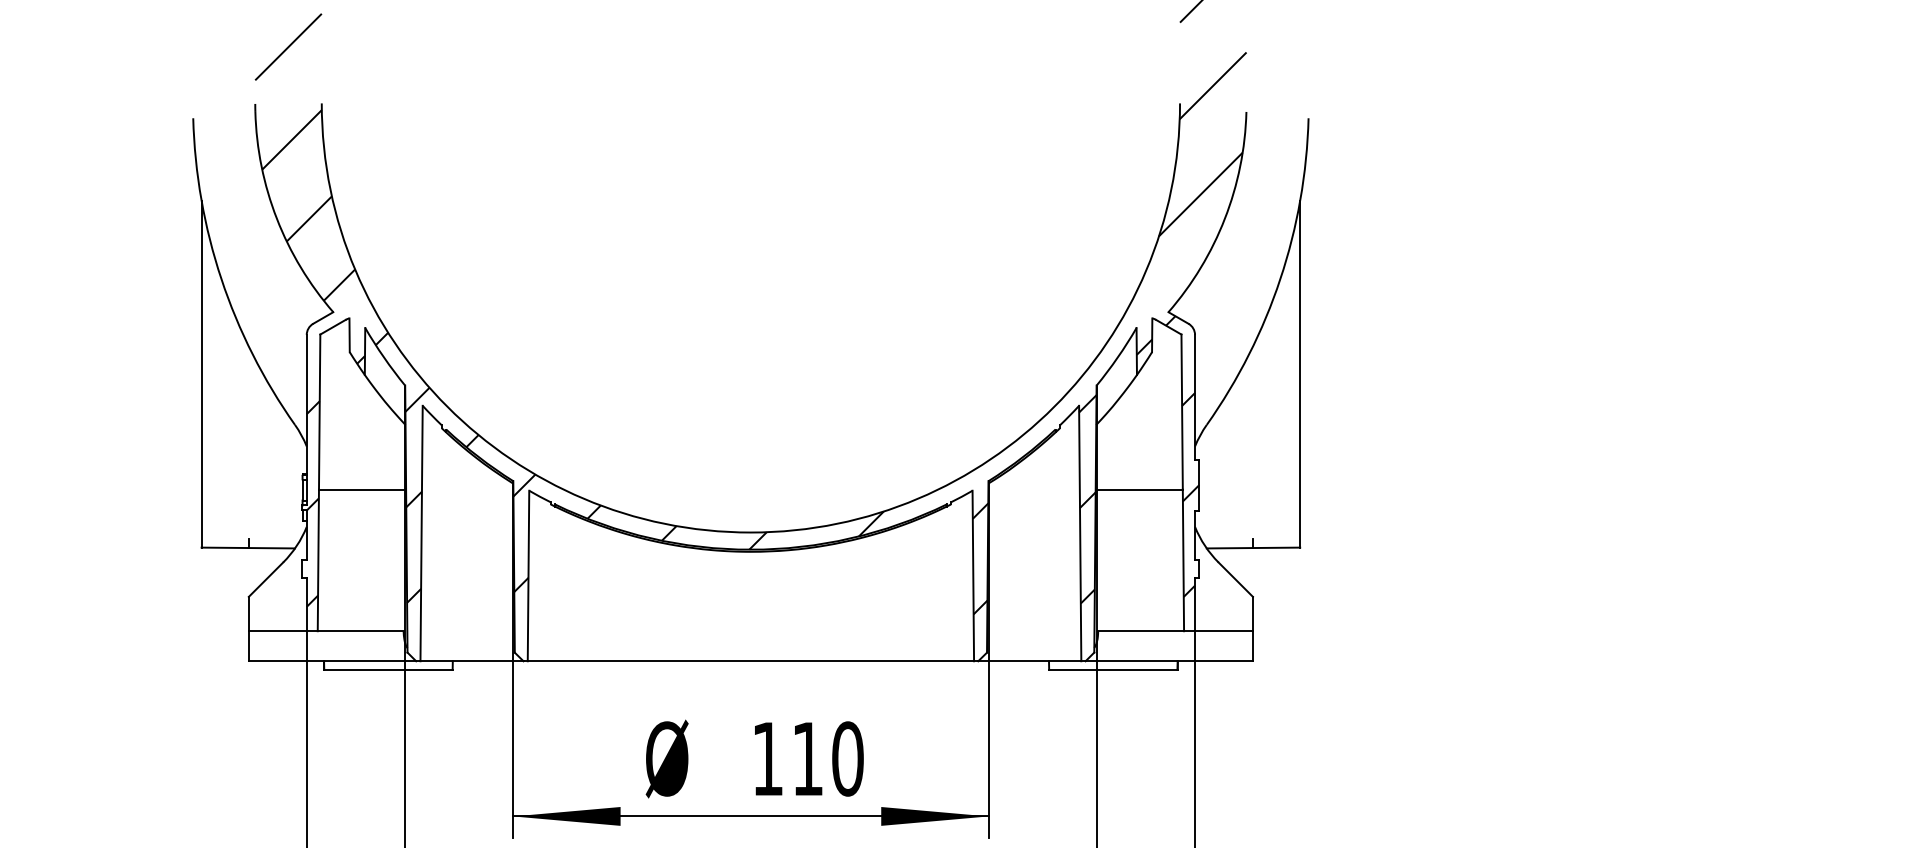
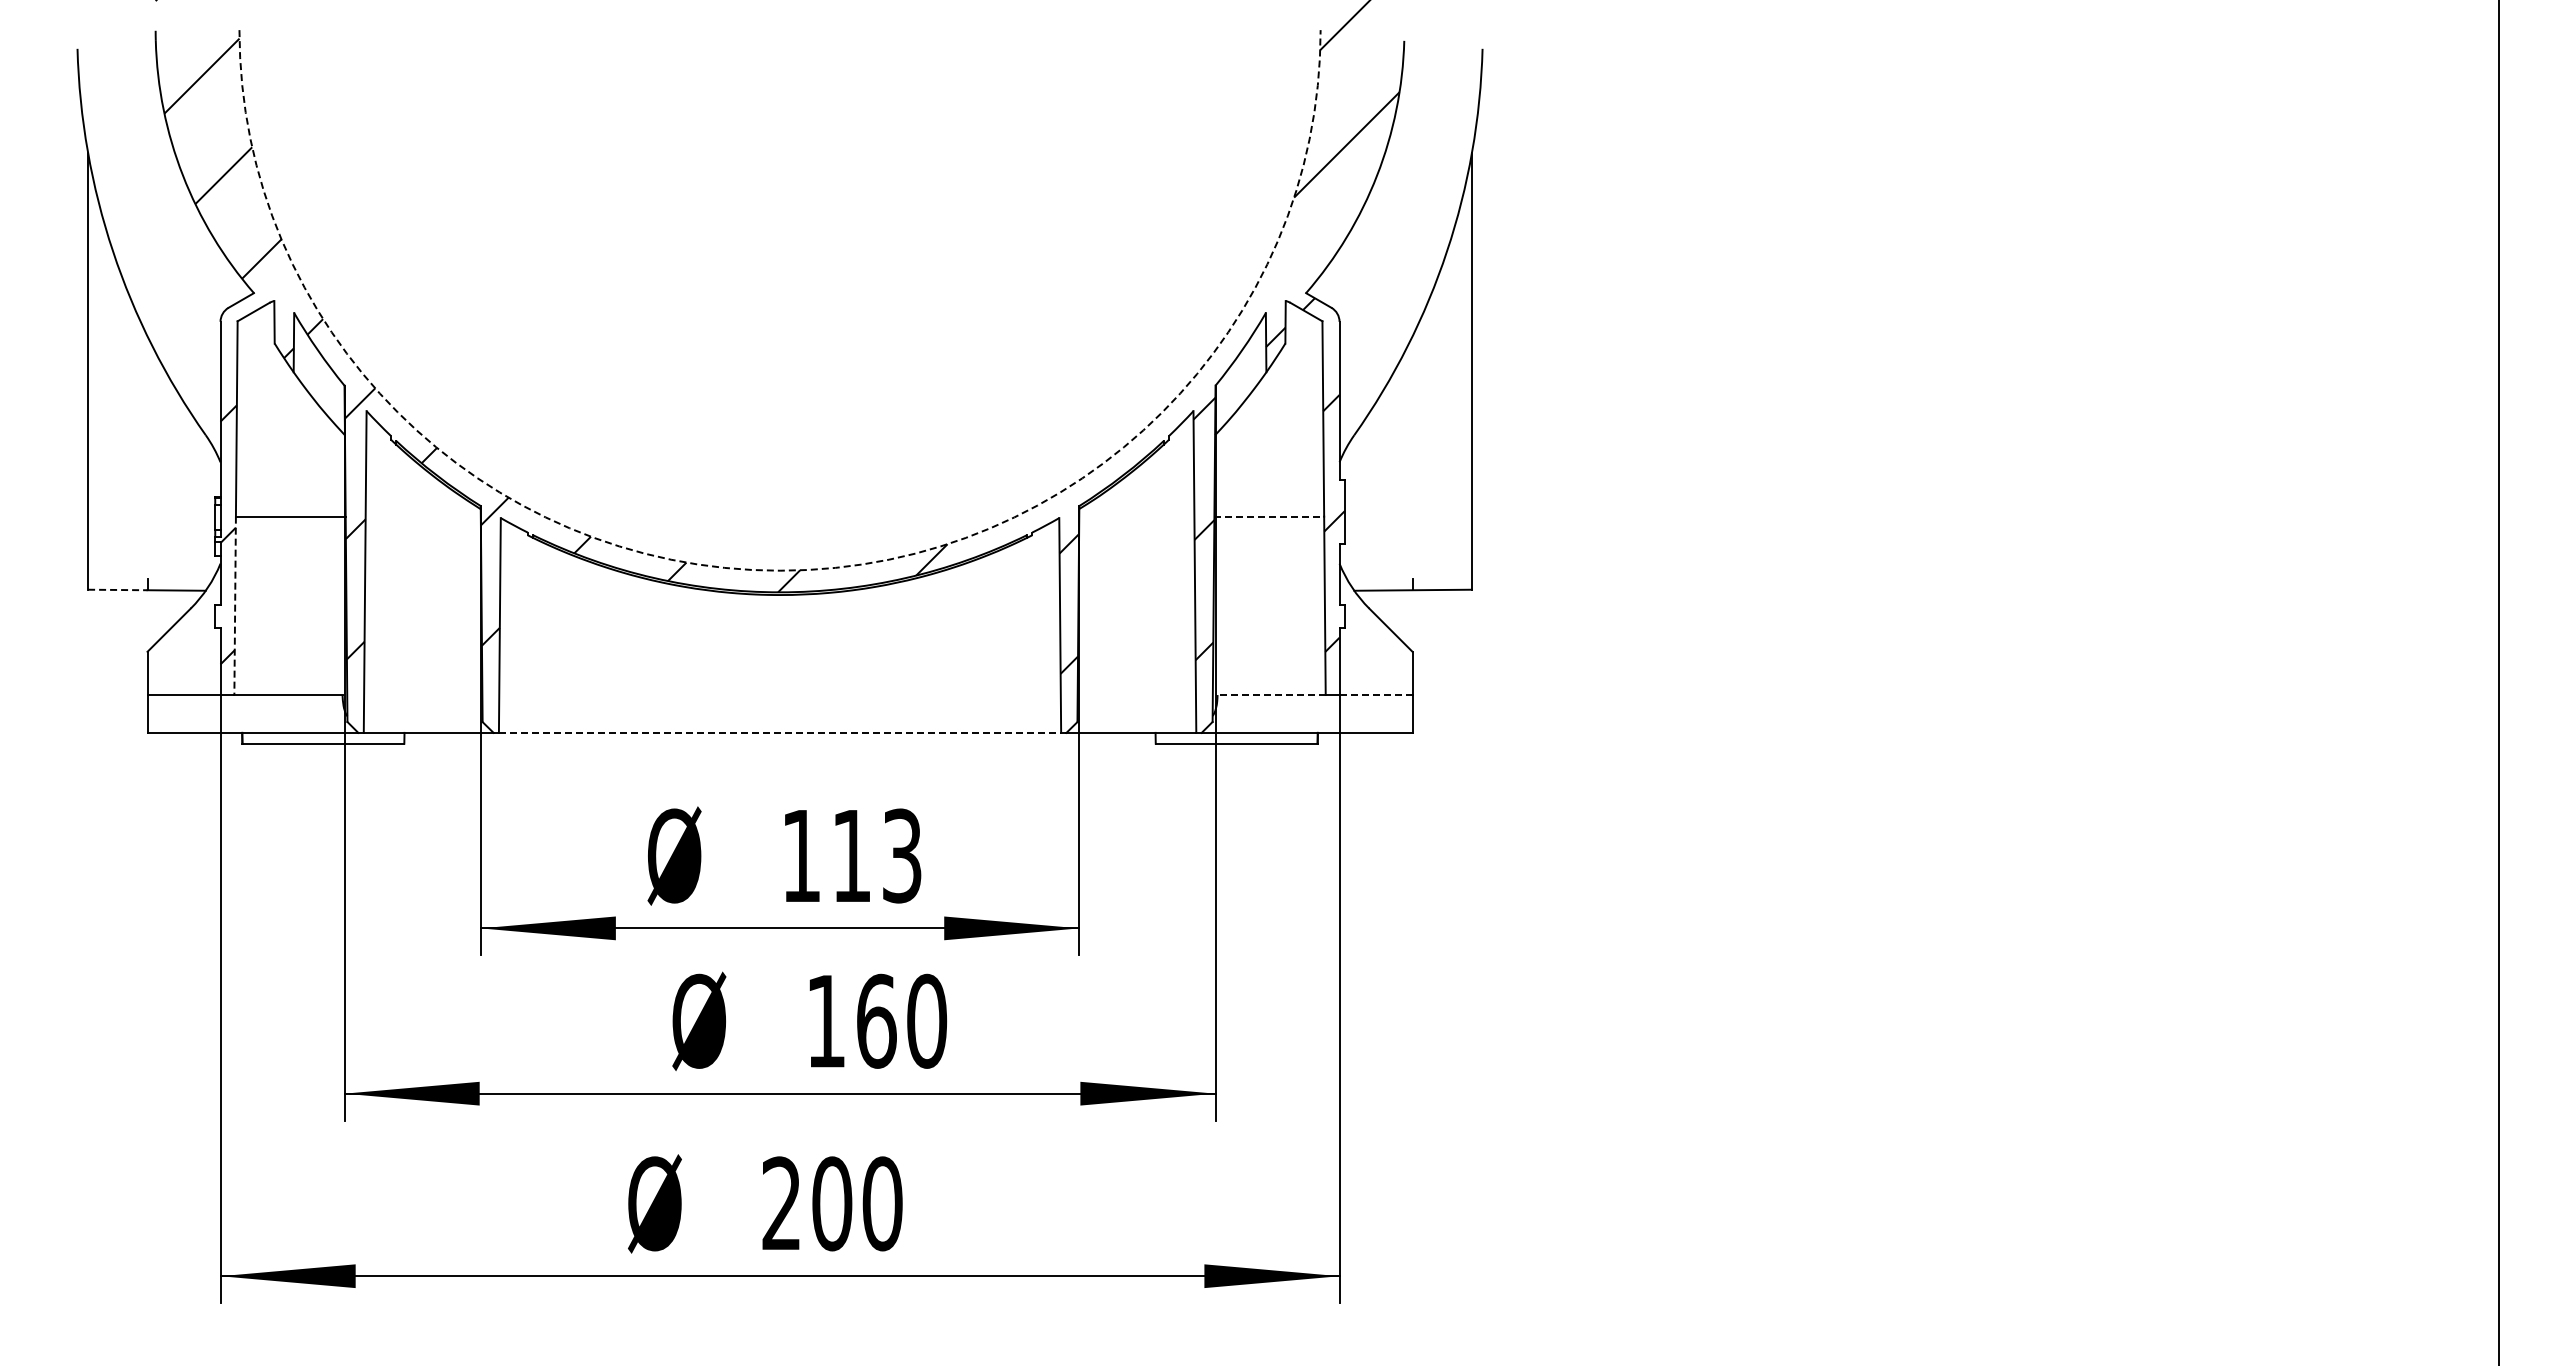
line: (1139, 489) -> (1269, 516), solid -> dashed
arc: (751, 532) -> (780, 570), solid -> dashed
line: (224, 547) -> (117, 589), solid -> dashed
line: (318, 560) -> (235, 606), solid -> dashed
line: (1141, 631) -> (1271, 695), solid -> dashed
line: (1224, 631) -> (1376, 695), solid -> dashed
line: (751, 660) -> (780, 732), solid -> dashed
text: (848, 758) -> (902, 855), 110 -> 113

